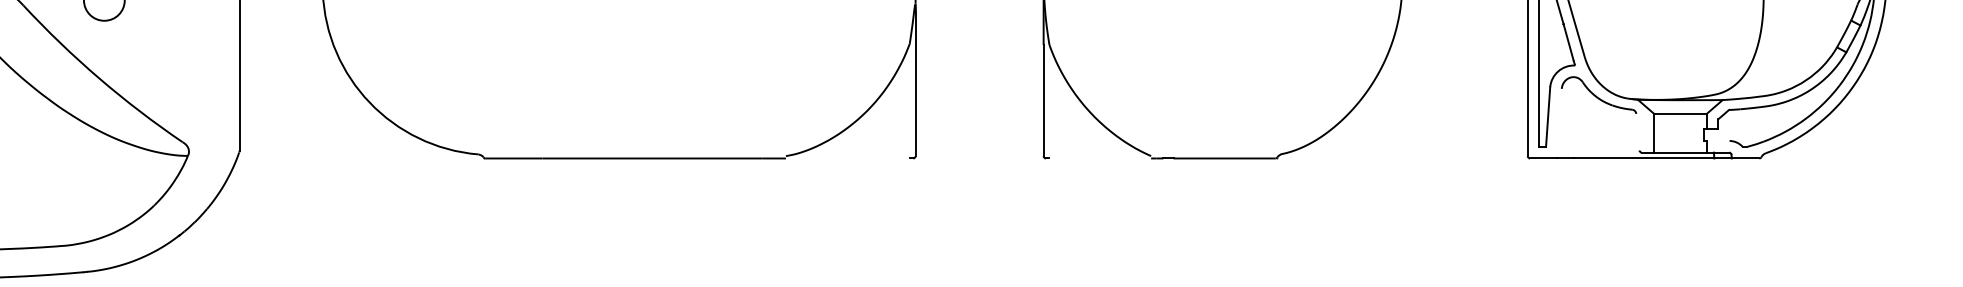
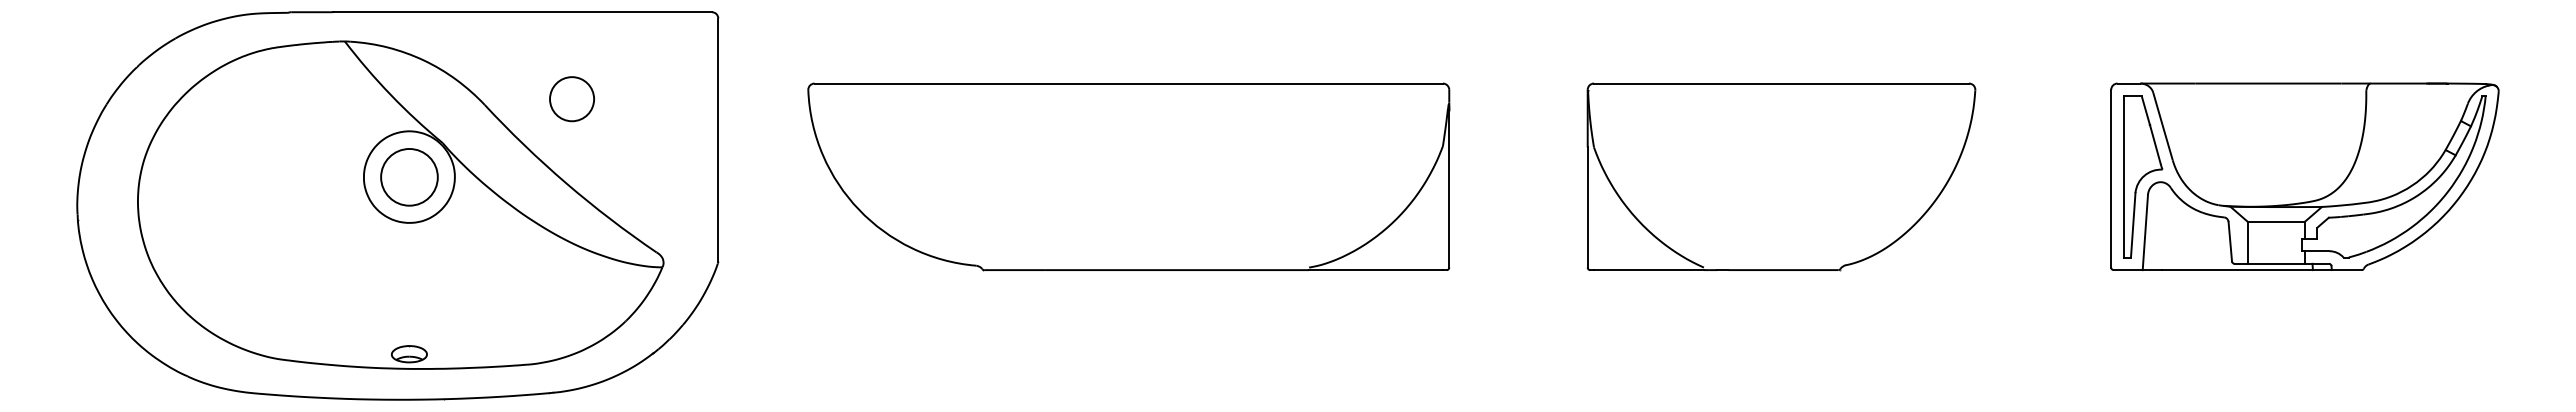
line: (1559, 123) -> (2145, 232), added
line: (1638, 132) -> (2230, 241), added
line: (1717, 141) -> (2316, 251), added
line: (847, 158) -> (1375, 270), added
line: (1099, 158) -> (1648, 270), added

